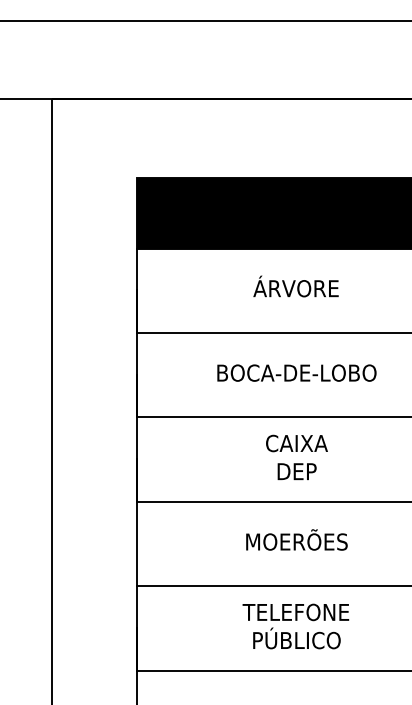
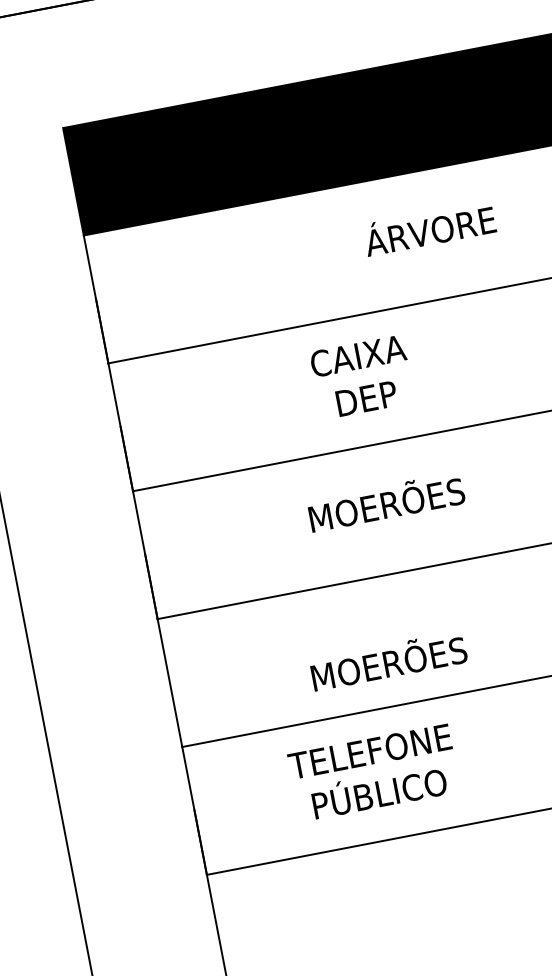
text: (295, 286) -> (428, 228), moved
text: (296, 372) -> (361, 376), BOCA-DE-LOBO -> CAIXA DEP
text: (296, 457) -> (386, 505), CAIXA DEP -> MOERÕES
text: (296, 539) -> (387, 660), moved
text: (295, 626) -> (373, 773), moved

